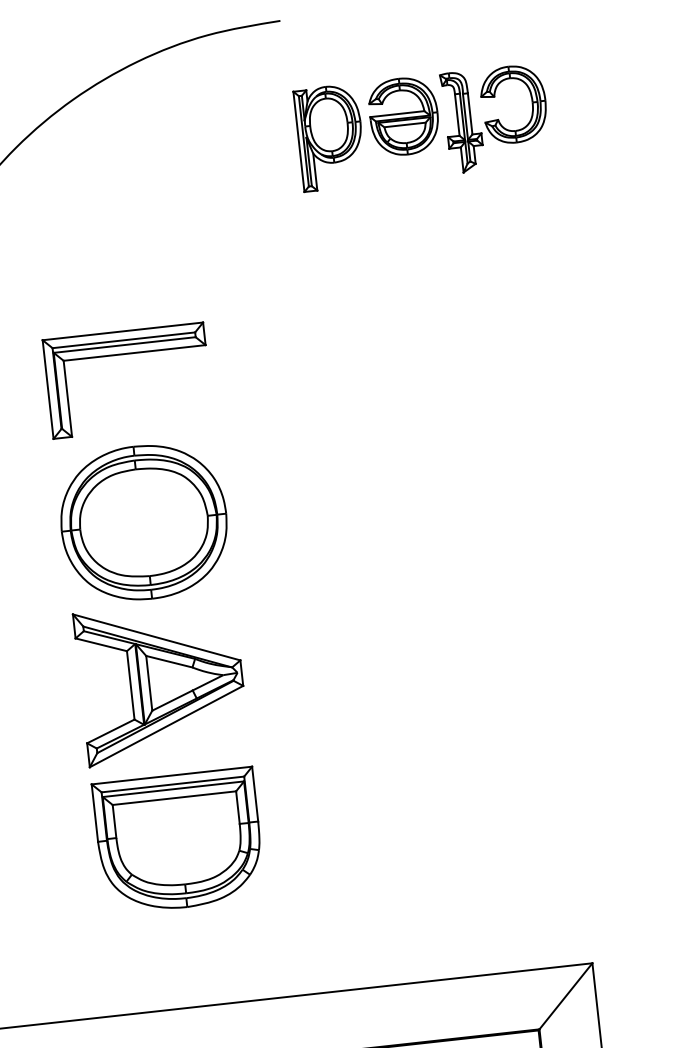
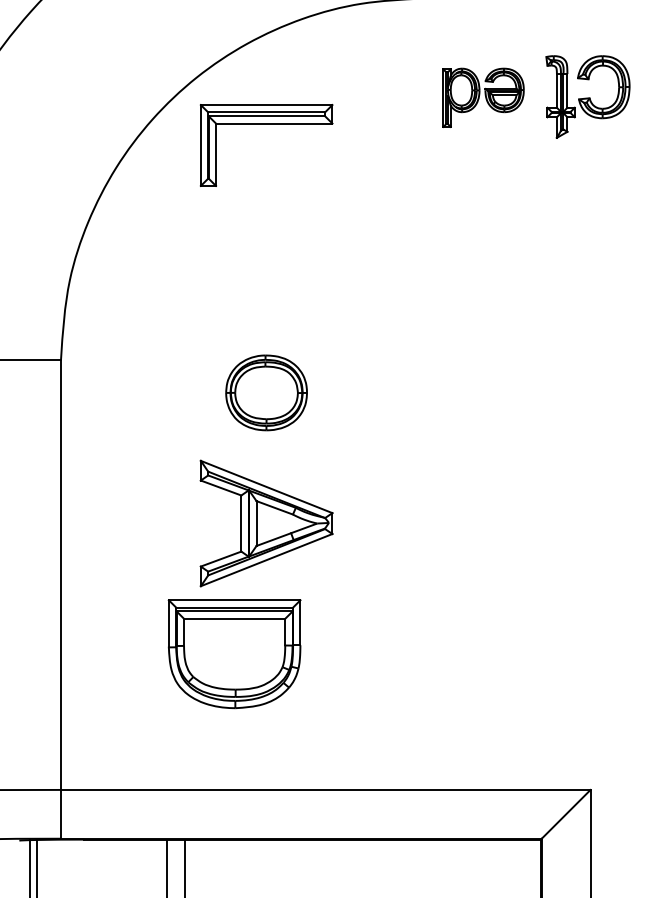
part: (368, 133) -> (483, 97), size x0.7
part: (125, 355) -> (266, 124), moved
part: (143, 522) -> (266, 392), size x0.6
part: (179, 841) -> (234, 654), moved

